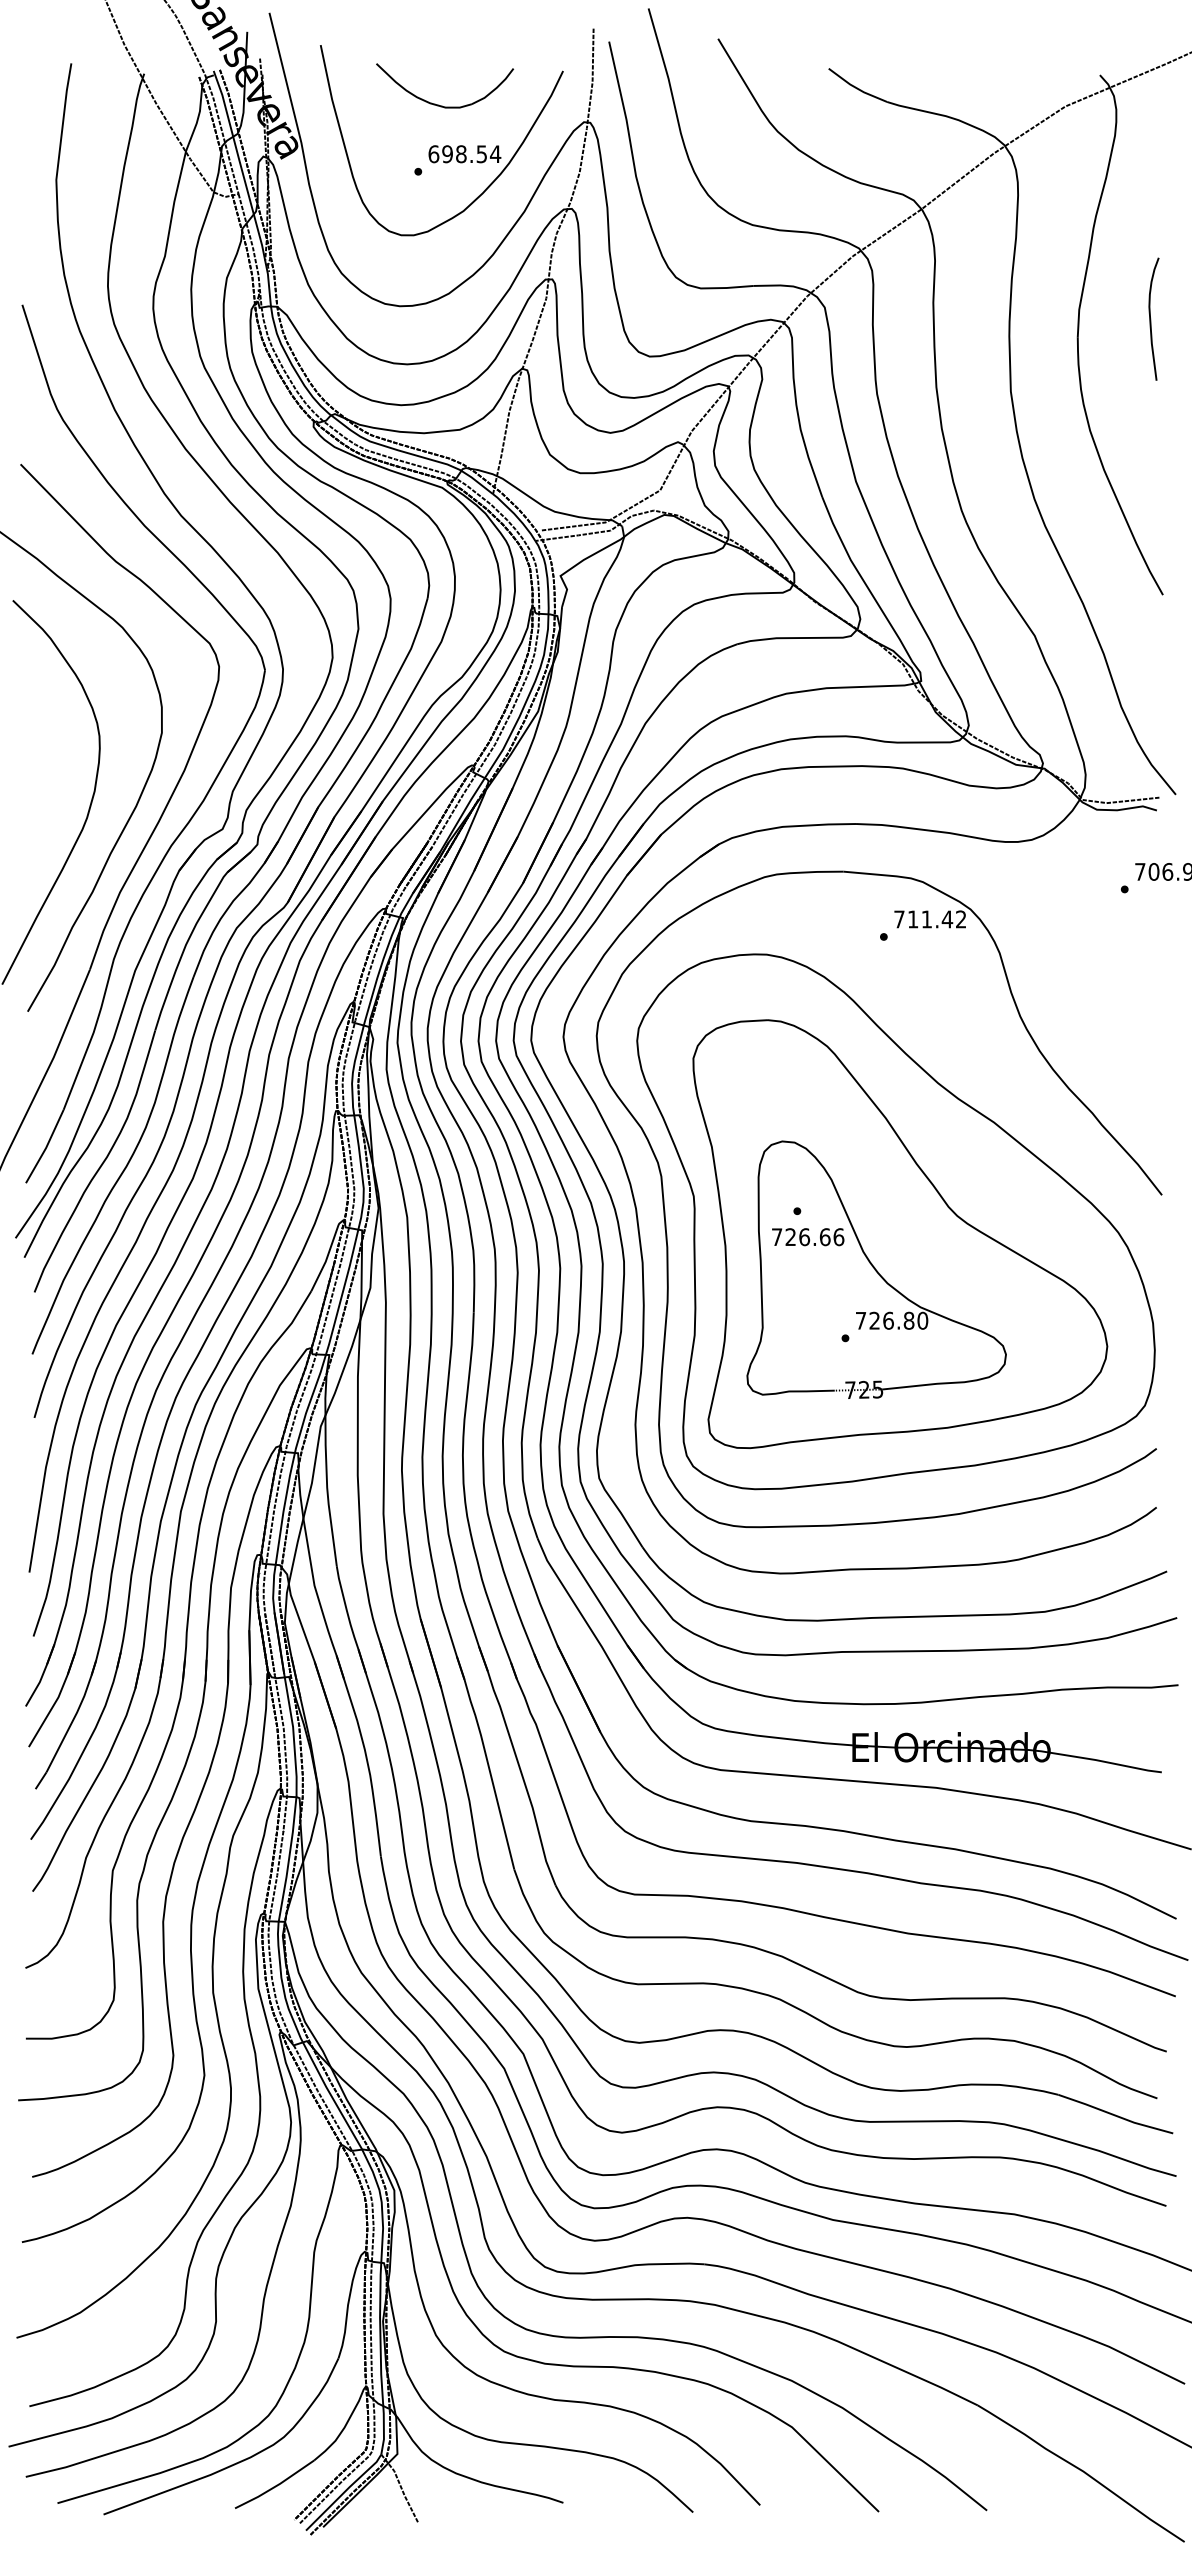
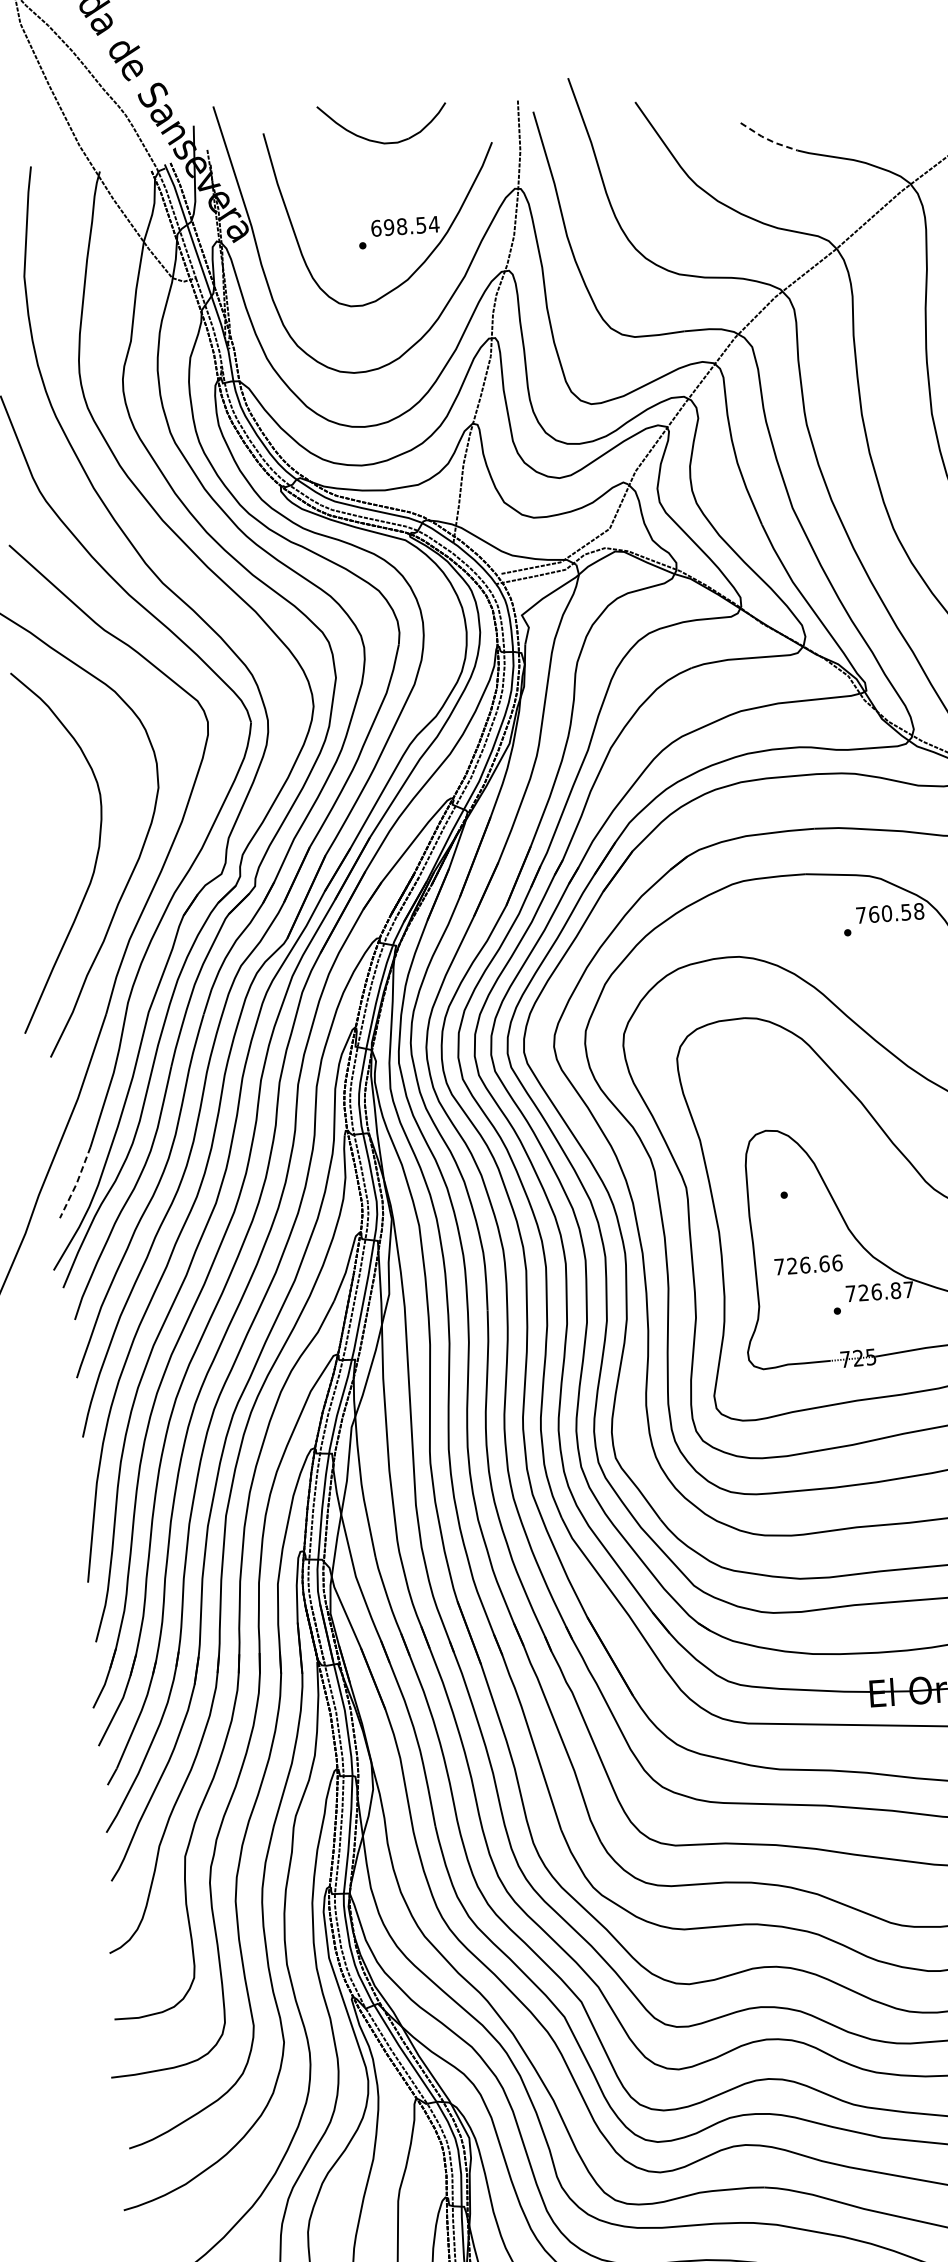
line: (857, 88) -> (768, 139), solid -> dashed
part: (442, 105) -> (381, 141), moved
text: (936, 919) -> (895, 913), 711.42 -> 760.58
line: (46, 1148) -> (76, 1184), solid -> dashed
text: (808, 1237) -> (808, 1265), moved
text: (922, 1320) -> (908, 1289), 726.80 -> 726.87

